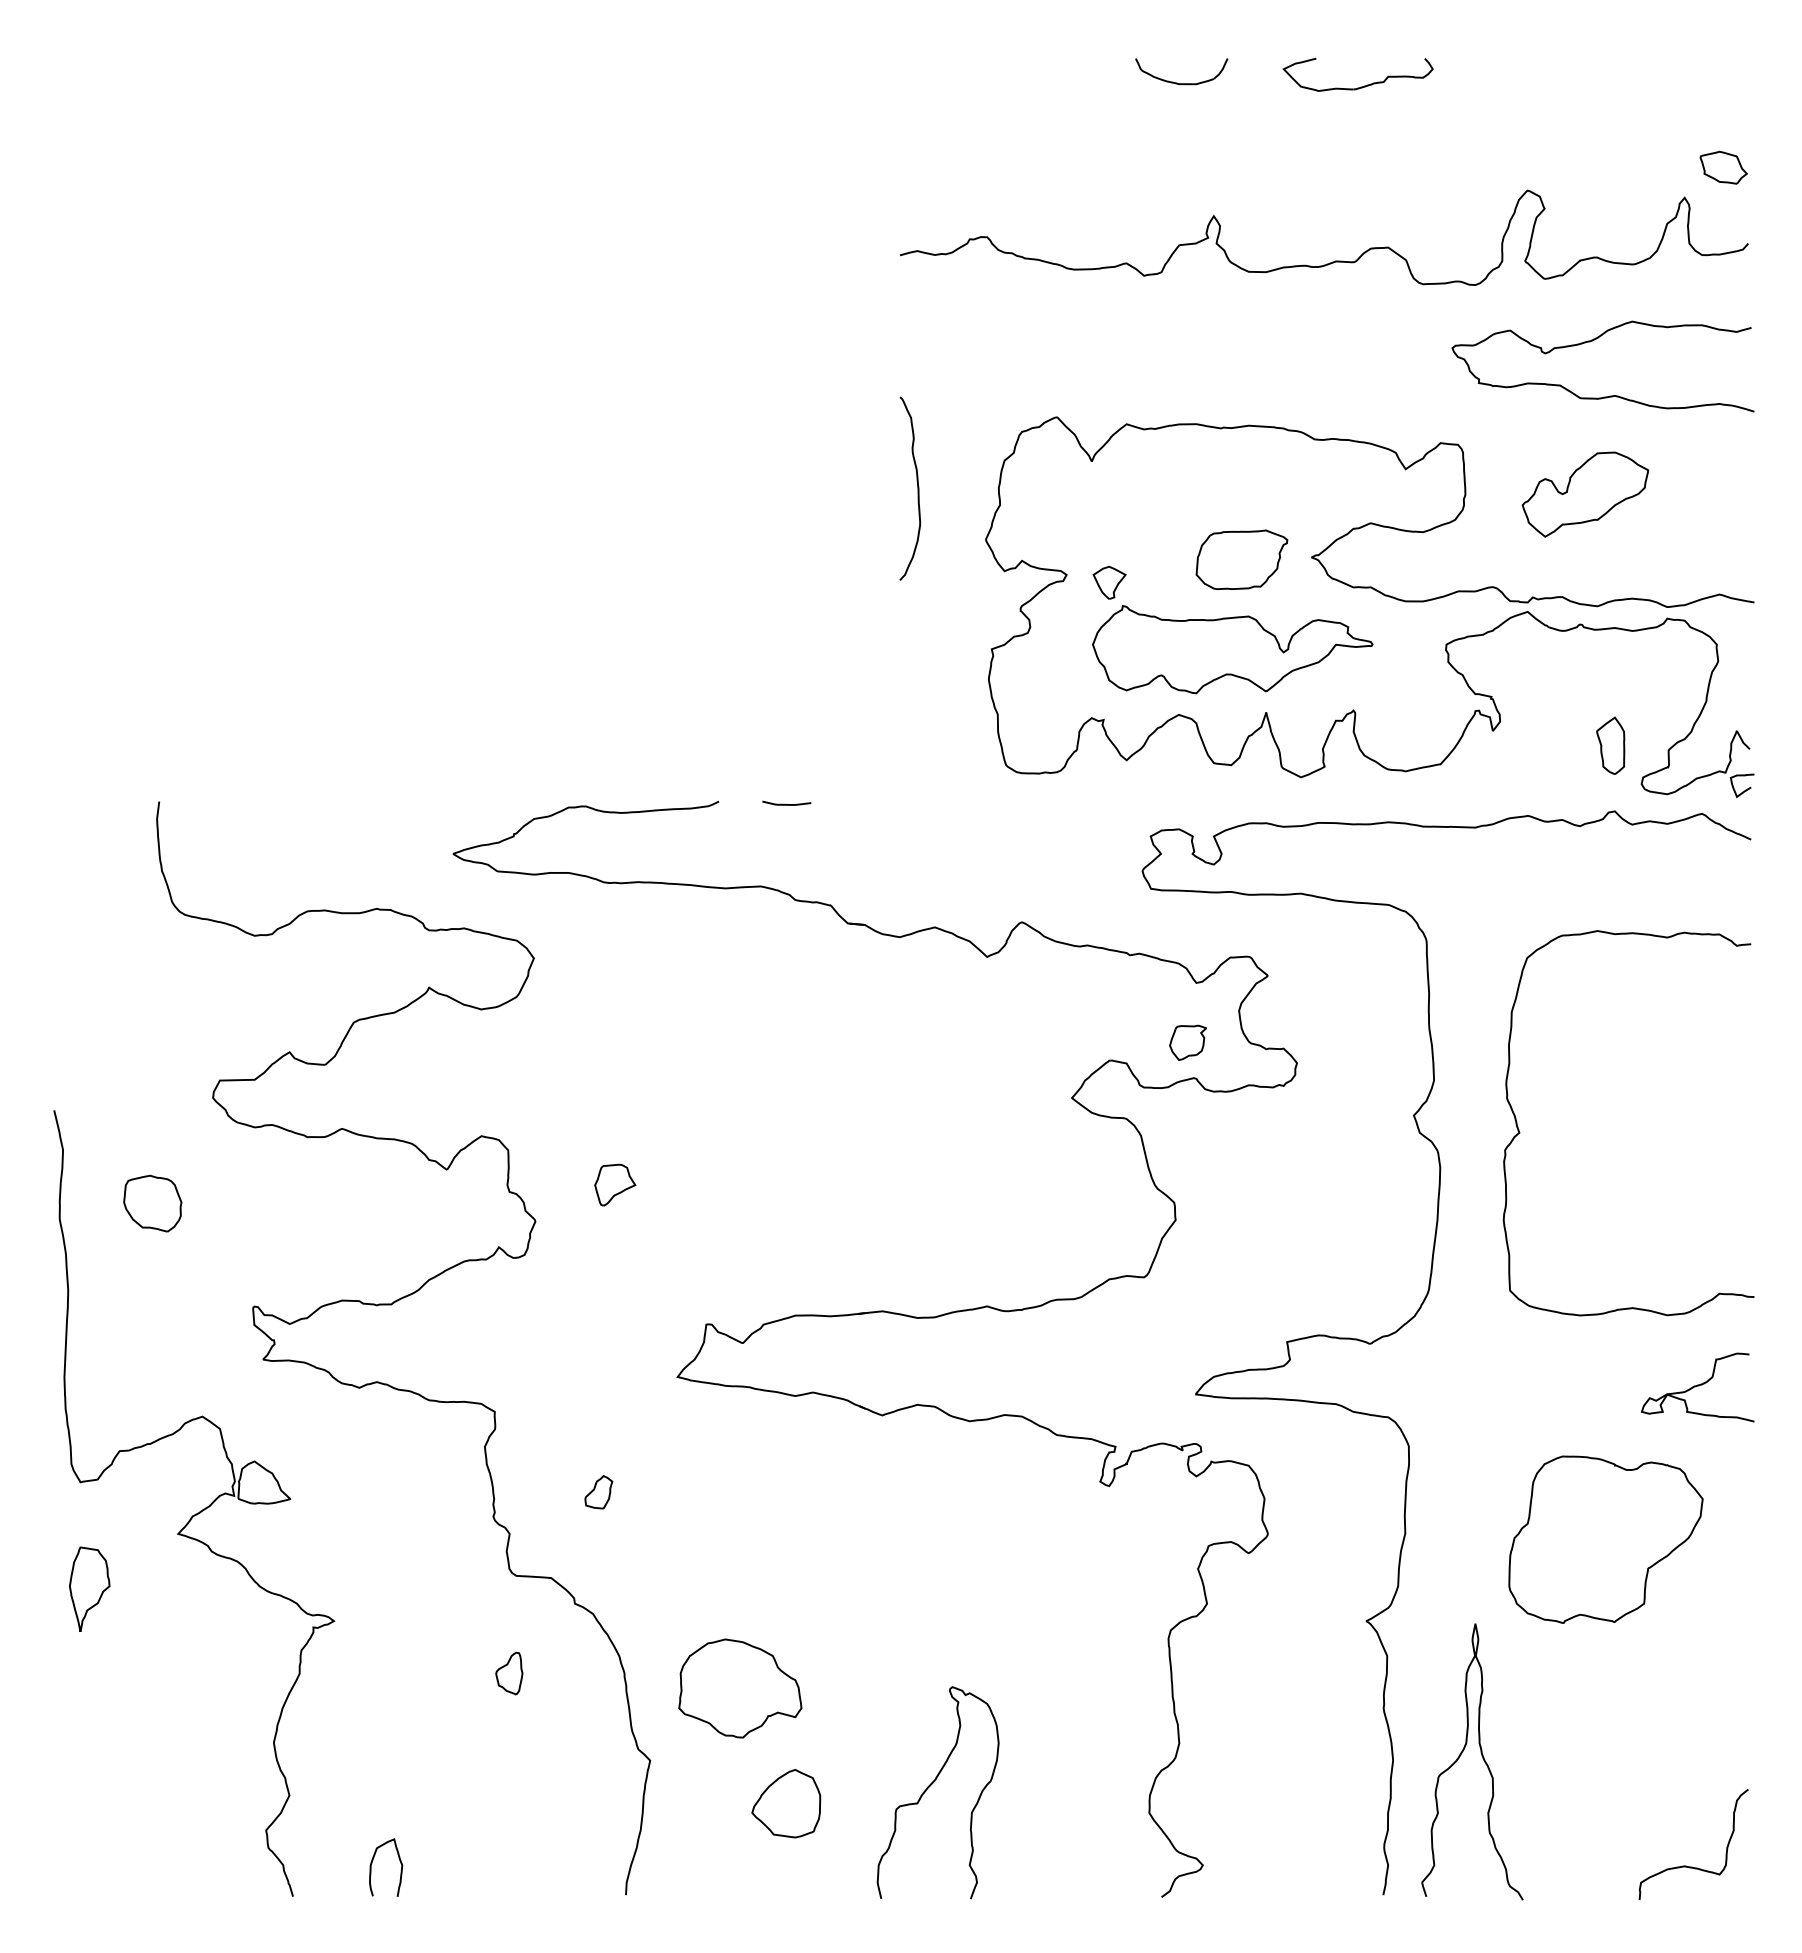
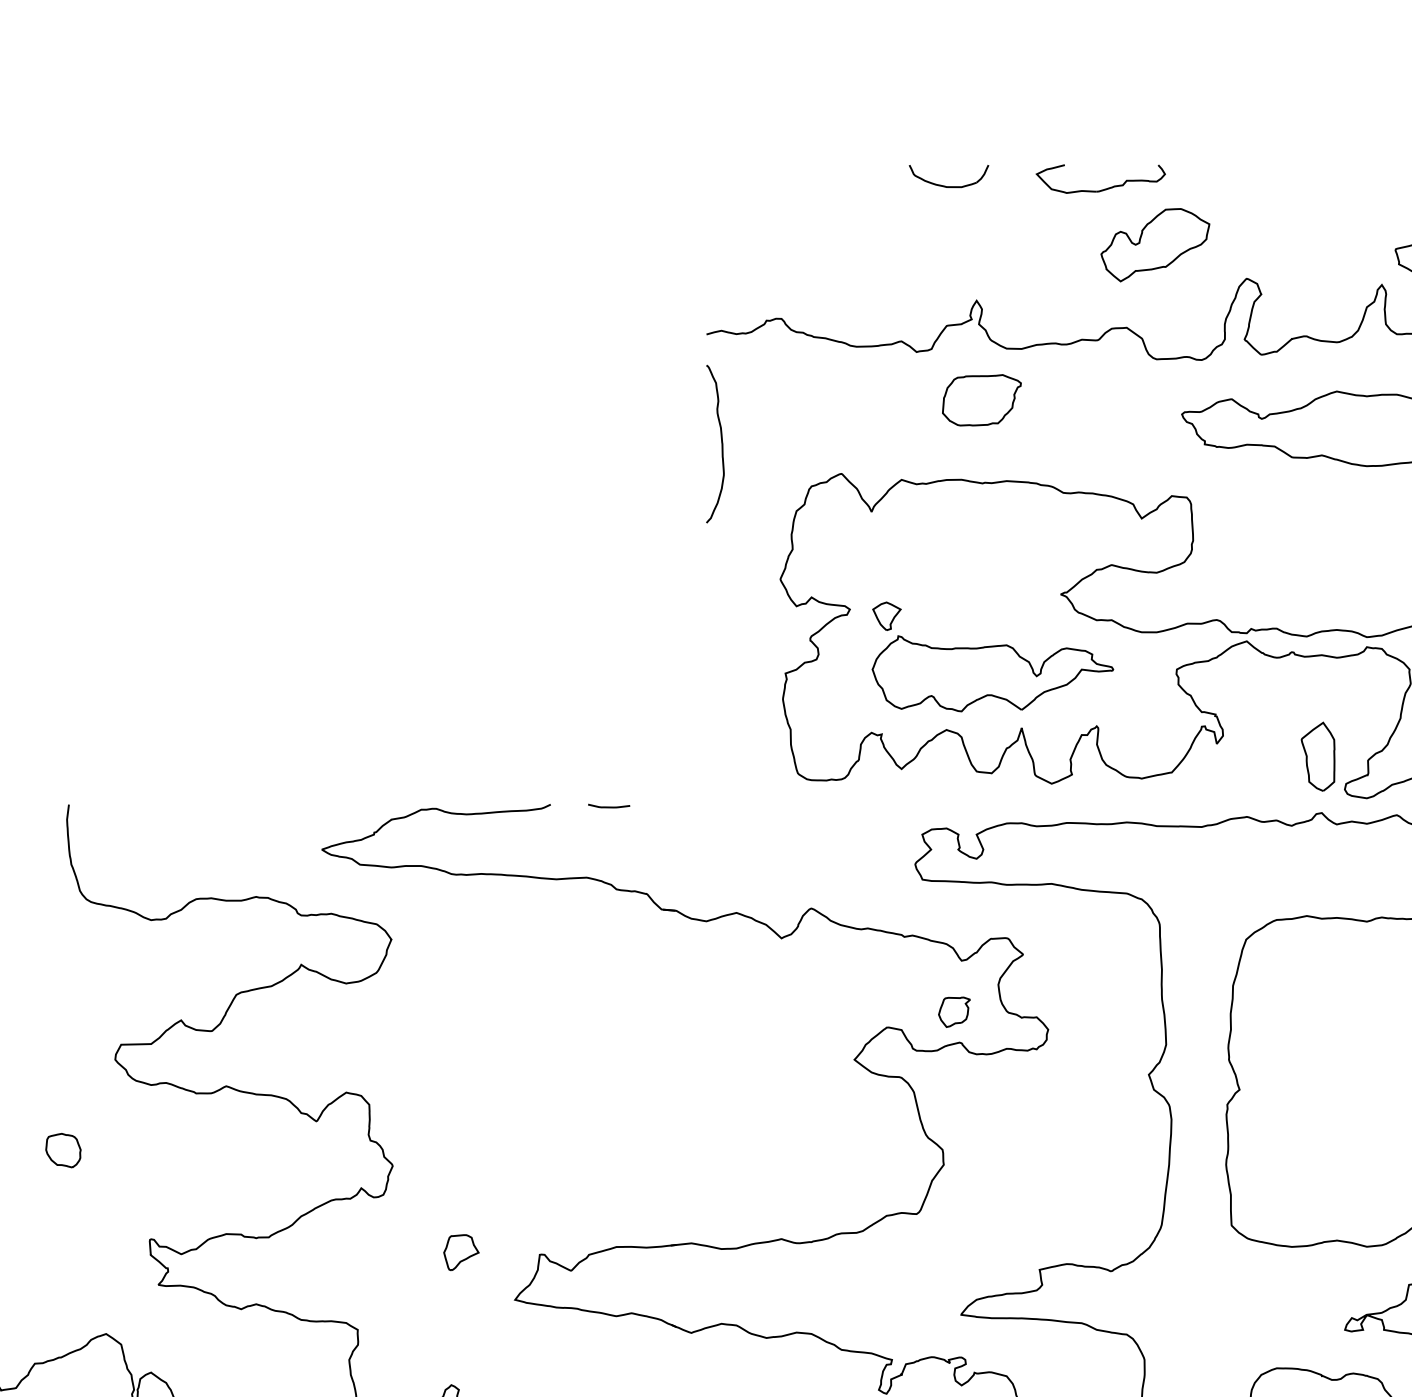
curve: (917, 488) -> (721, 443), moved
part: (1585, 494) -> (1155, 245), moved
part: (1241, 559) -> (981, 400), moved
part: (1610, 745) -> (1318, 756), size x1.4
part: (615, 1184) -> (461, 1252), moved
part: (152, 1203) -> (63, 1150), size x0.7

